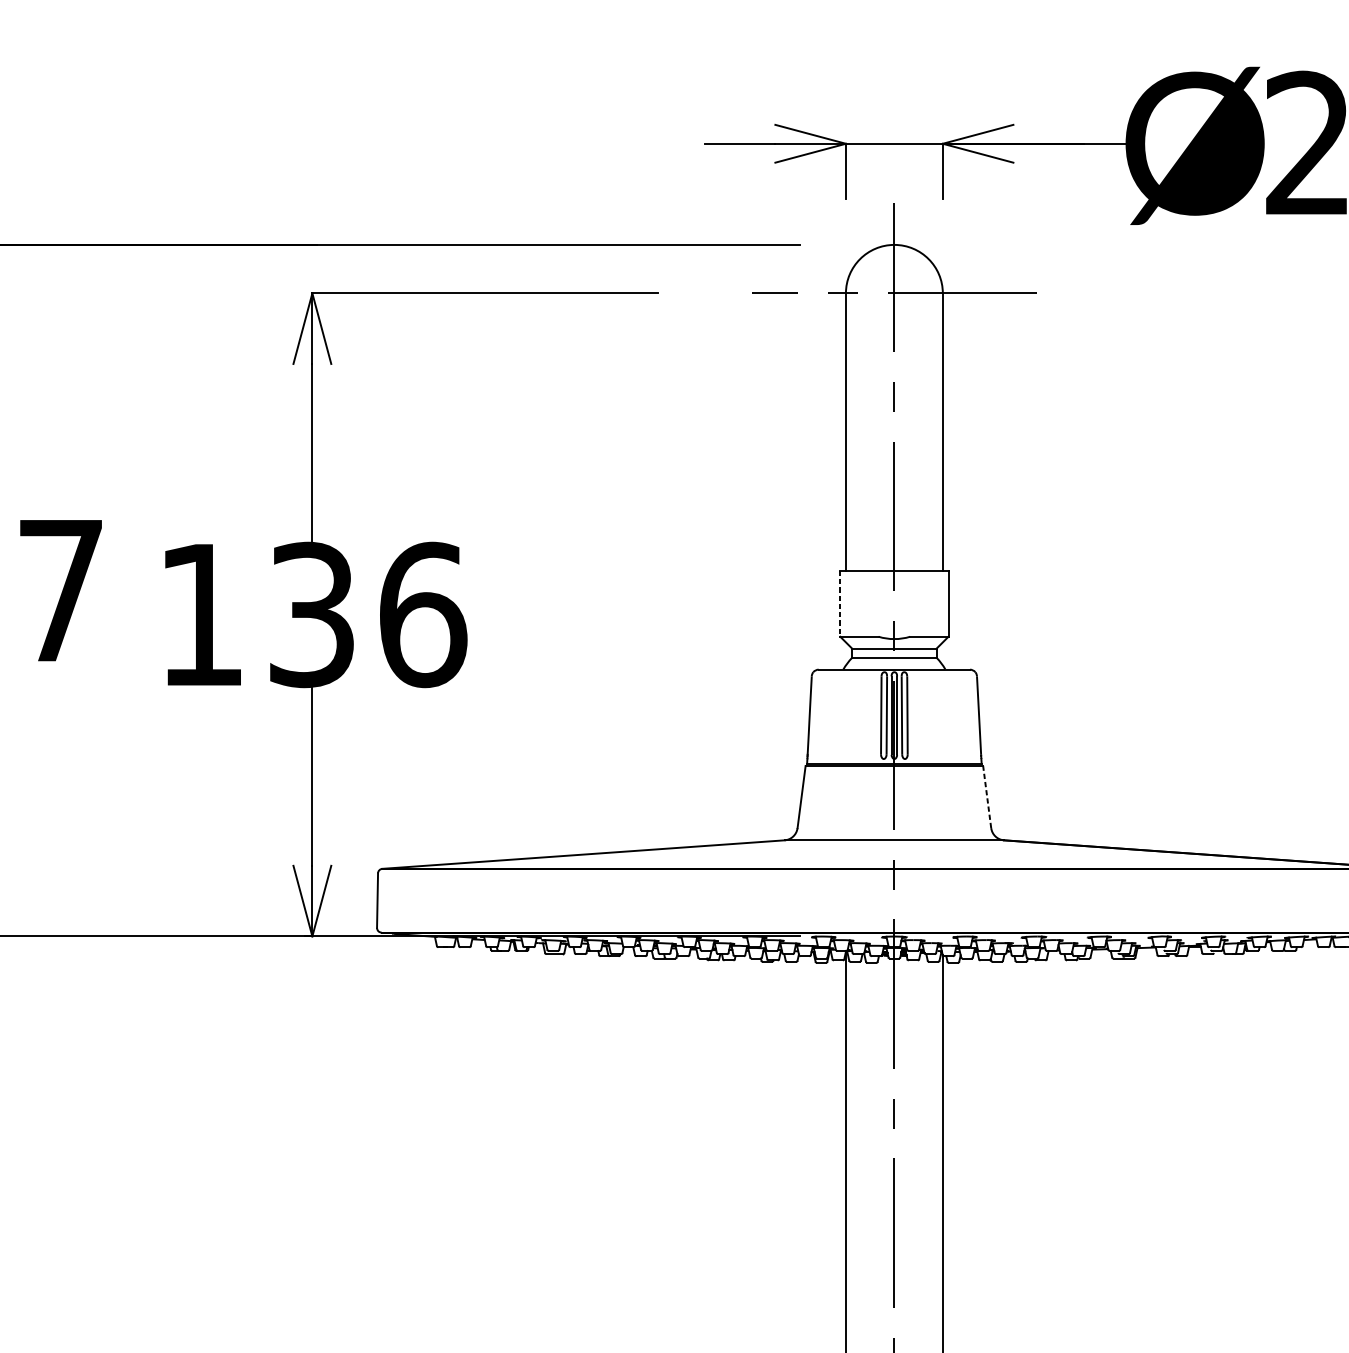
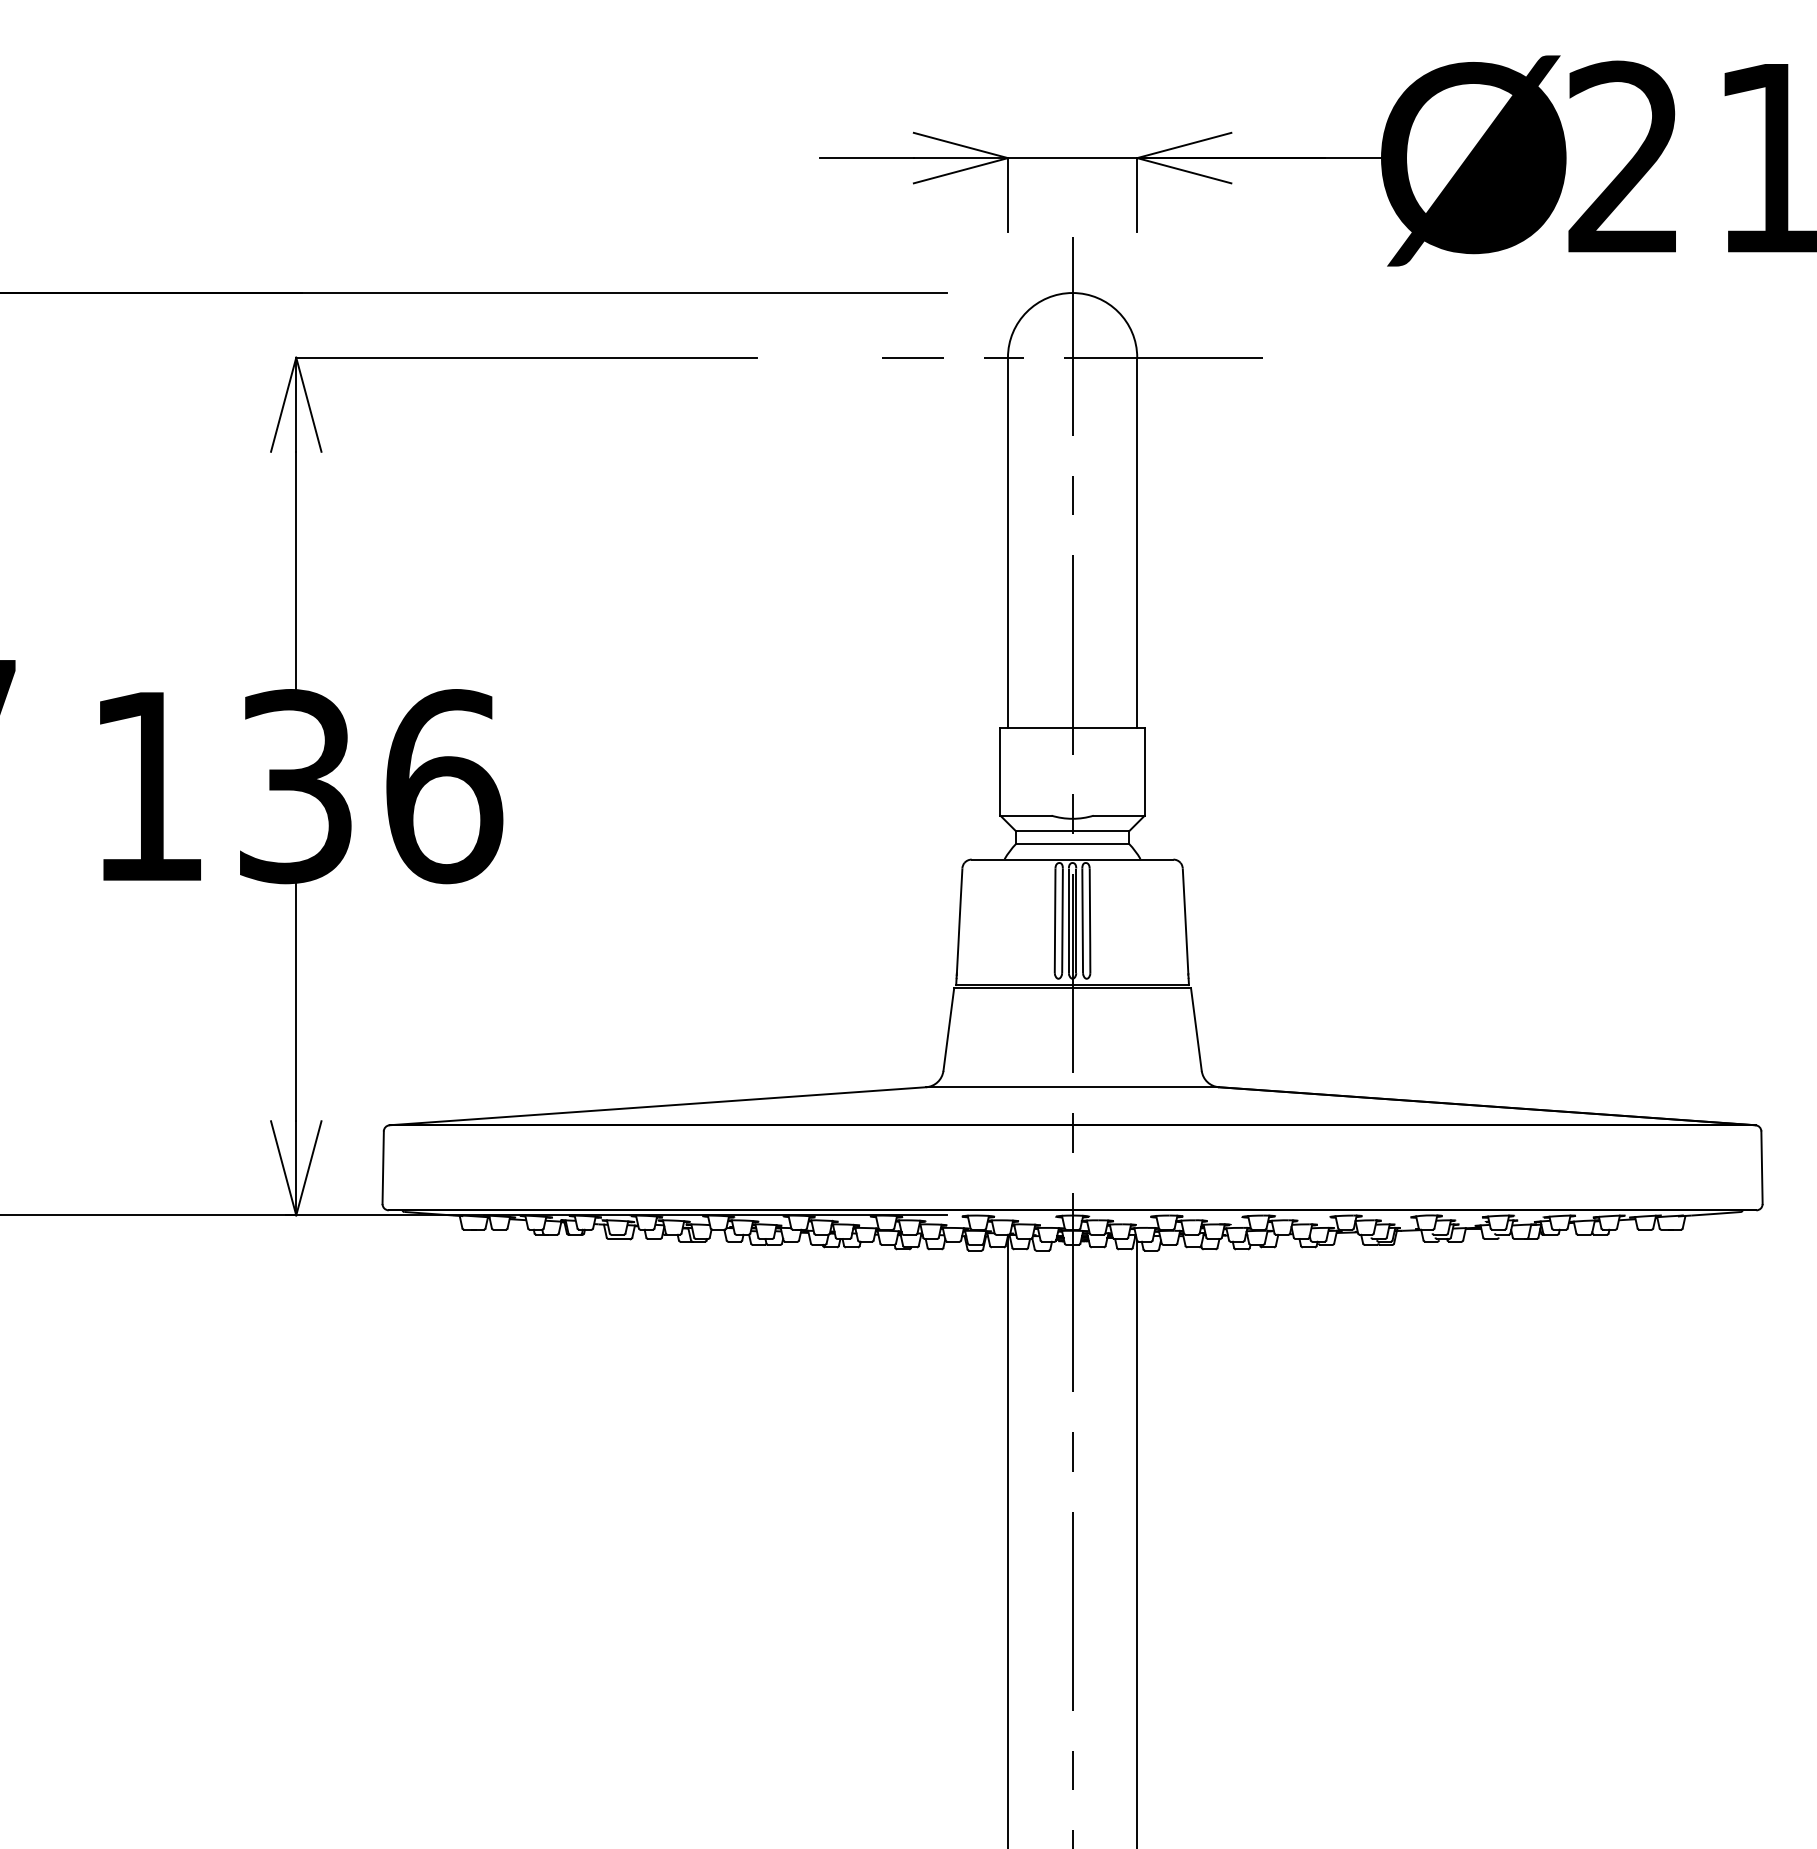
line: (840, 603) -> (1000, 771), dashed -> solid
line: (987, 797) -> (1196, 1029), dashed -> solid

